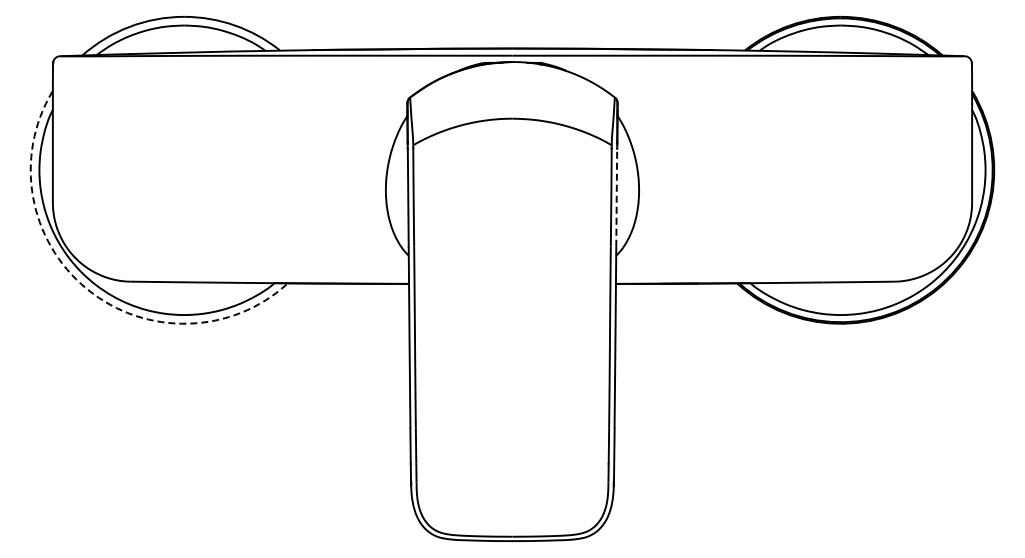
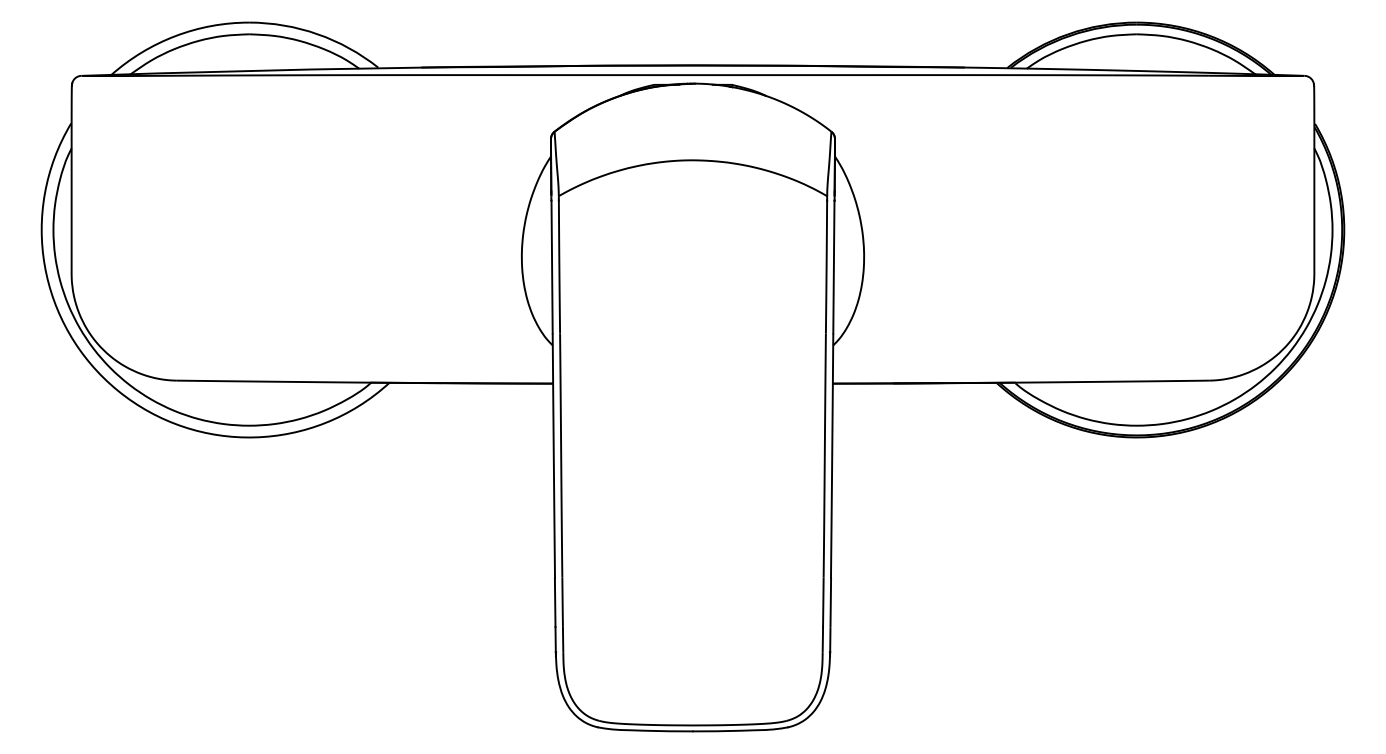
line: (616, 197) -> (833, 266), dashed -> solid
arc: (87, 289) -> (118, 391), dashed -> solid

